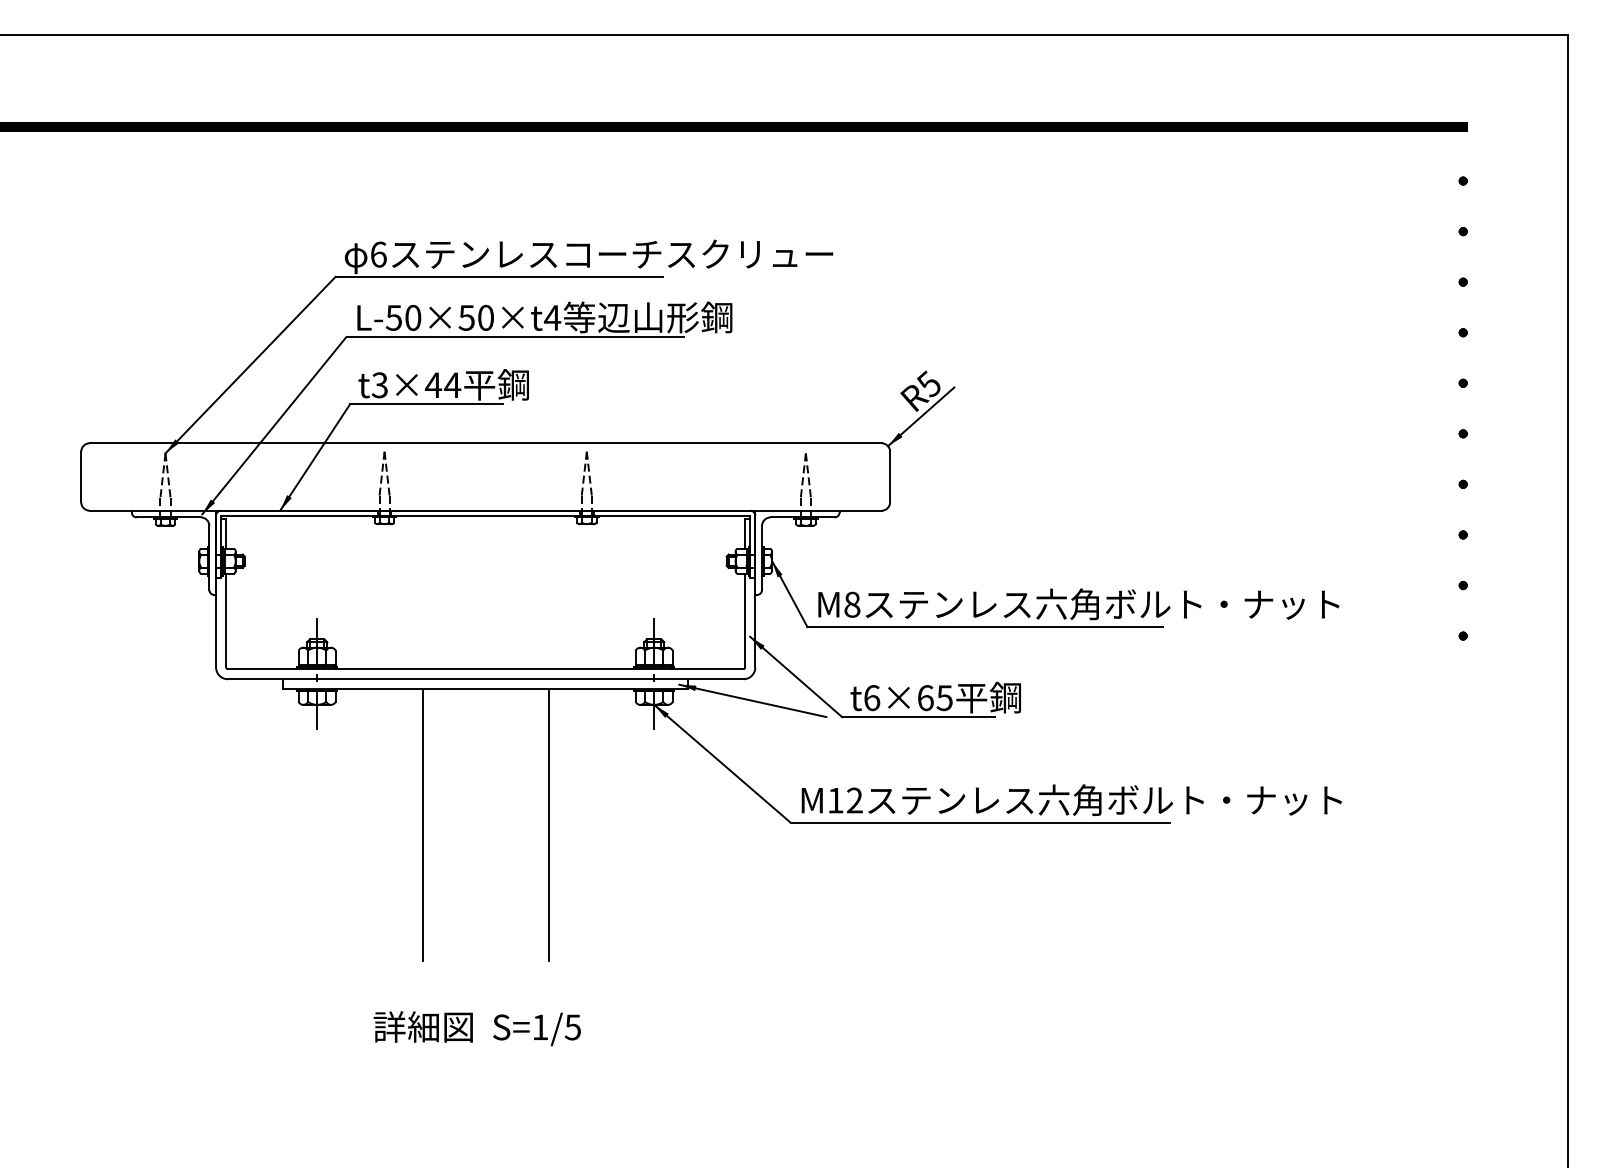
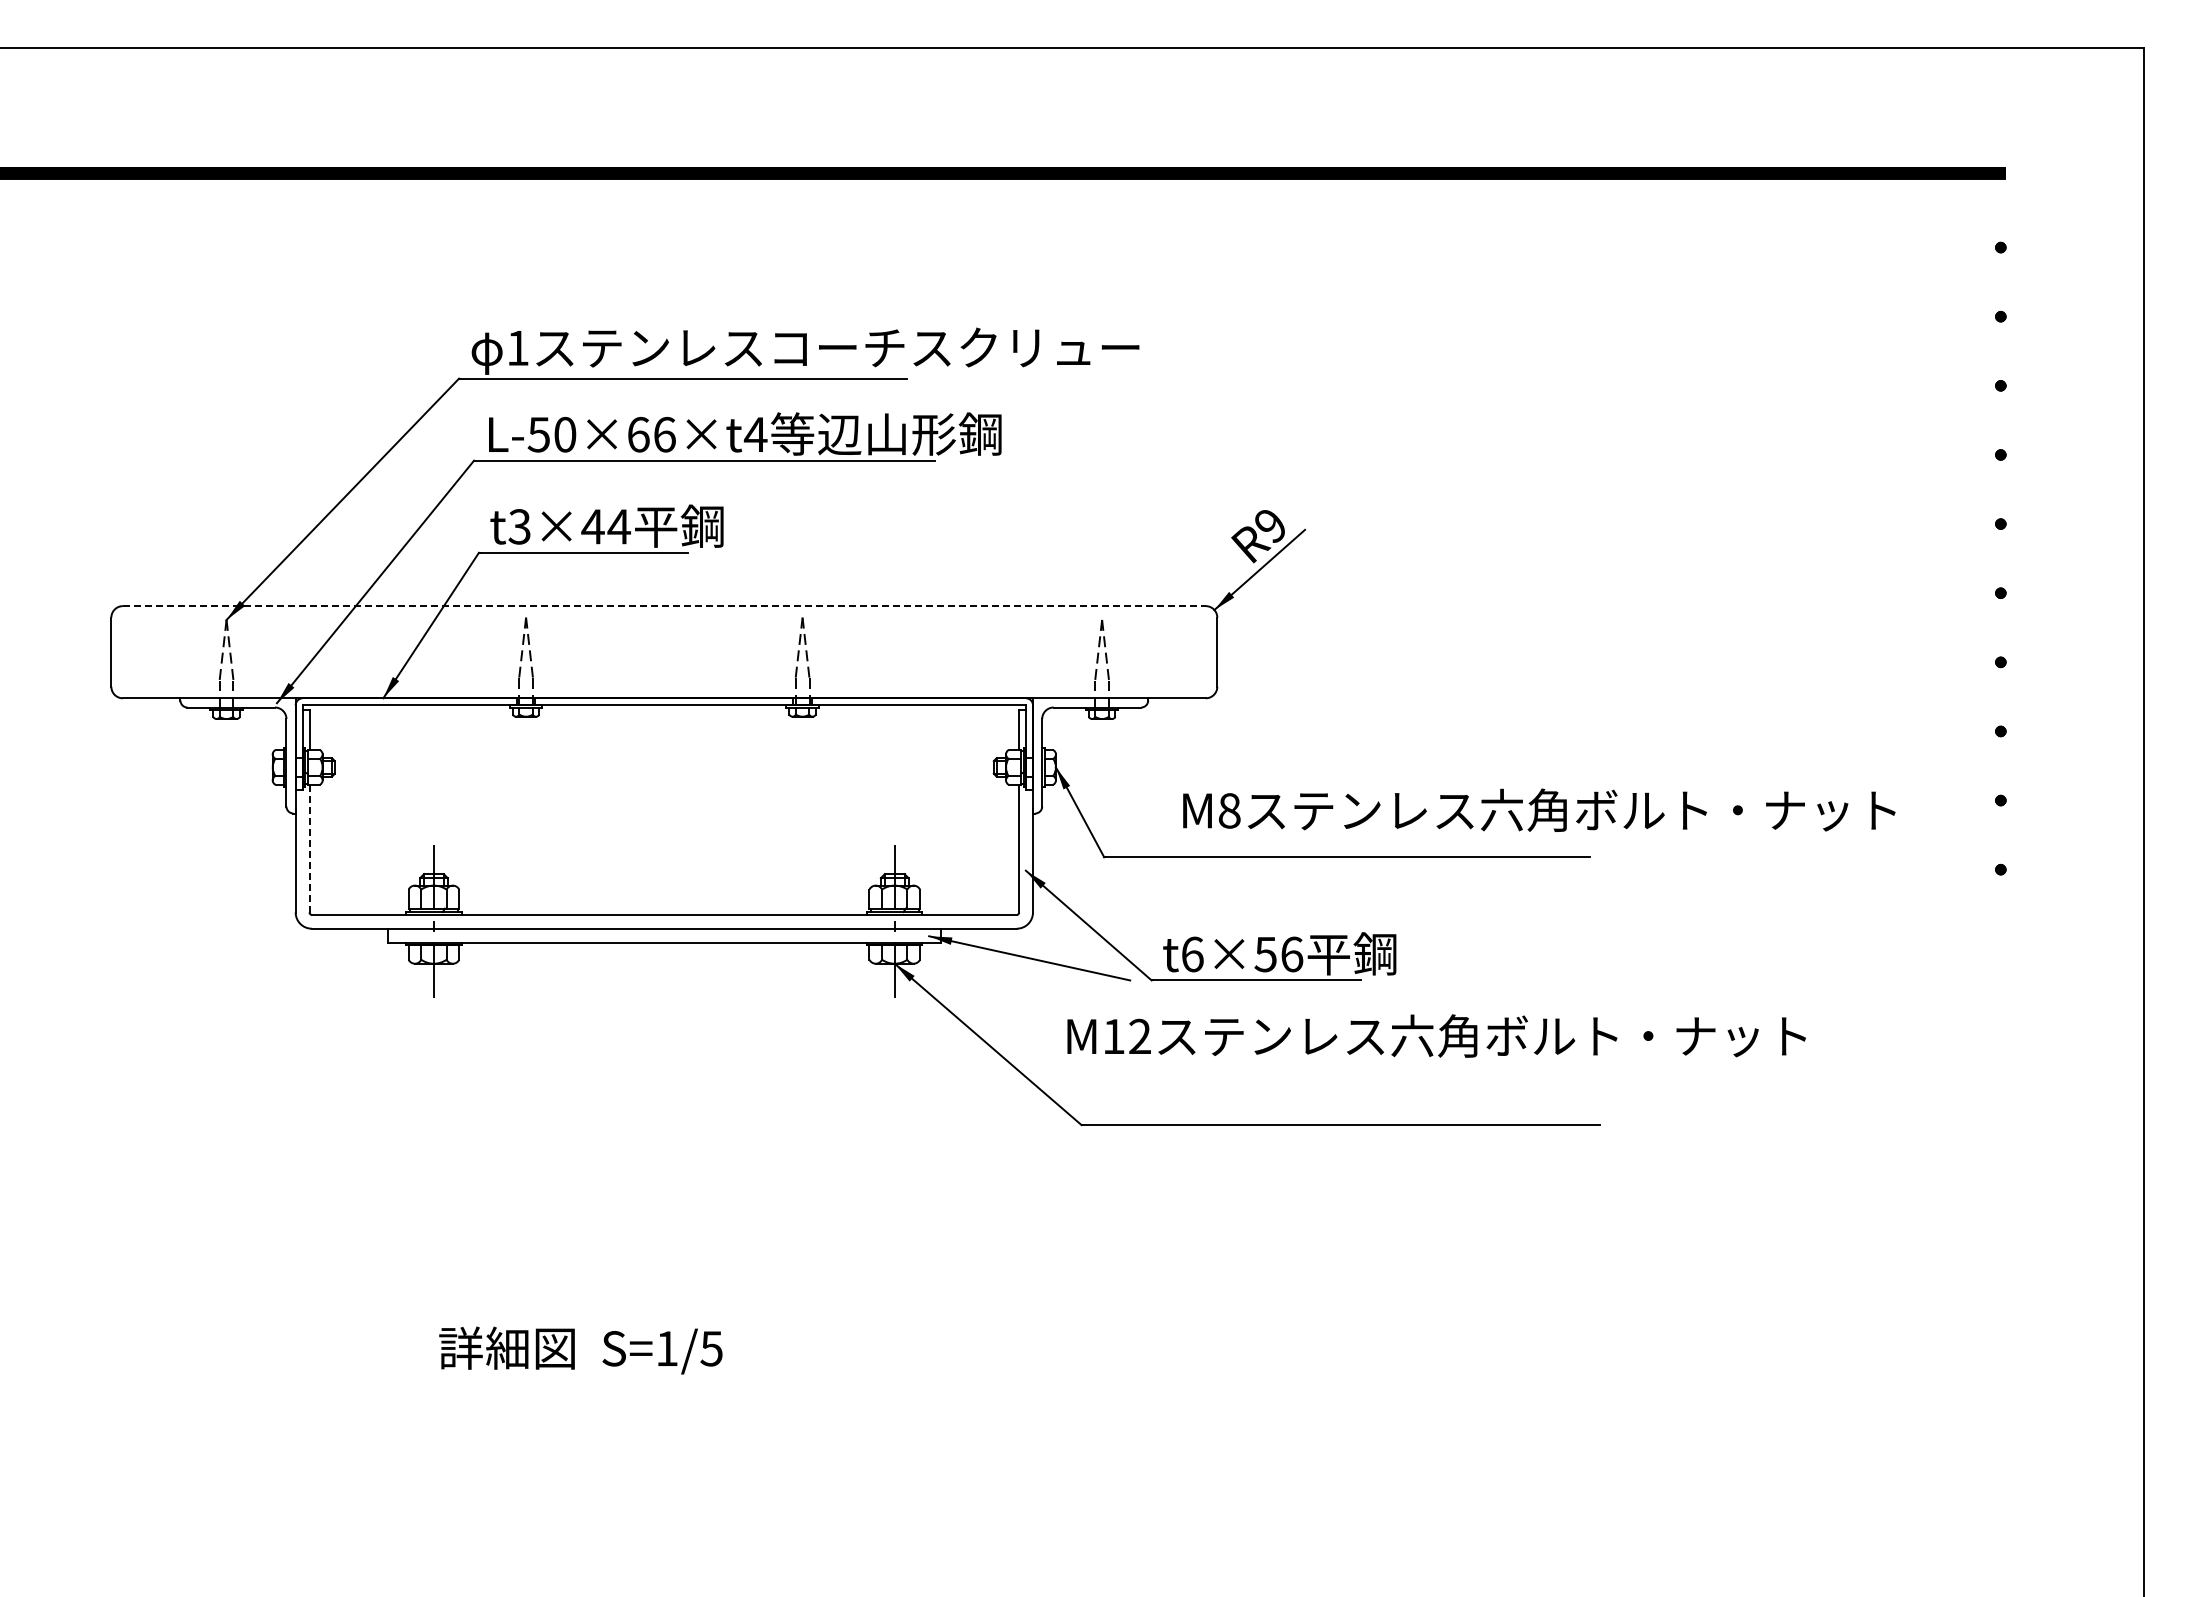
text: (379, 254) -> (518, 347), 6 -> 1
text: (476, 317) -> (651, 434), L-50×50×t4 -> L-50×66×t4
text: (928, 383) -> (1269, 524), R5 -> R9
line: (485, 443) -> (664, 606), solid -> dashed
text: (1078, 603) -> (1539, 809), moved
line: (226, 620) -> (309, 848), solid -> dashed
text: (934, 698) -> (1278, 954), t6×65 -> t6×56
text: (1071, 799) -> (1436, 1035), moved
line: (422, 825) -> (577, 1128), removed
line: (548, 825) -> (750, 1128), removed
text: (477, 1028) -> (580, 1350), moved

